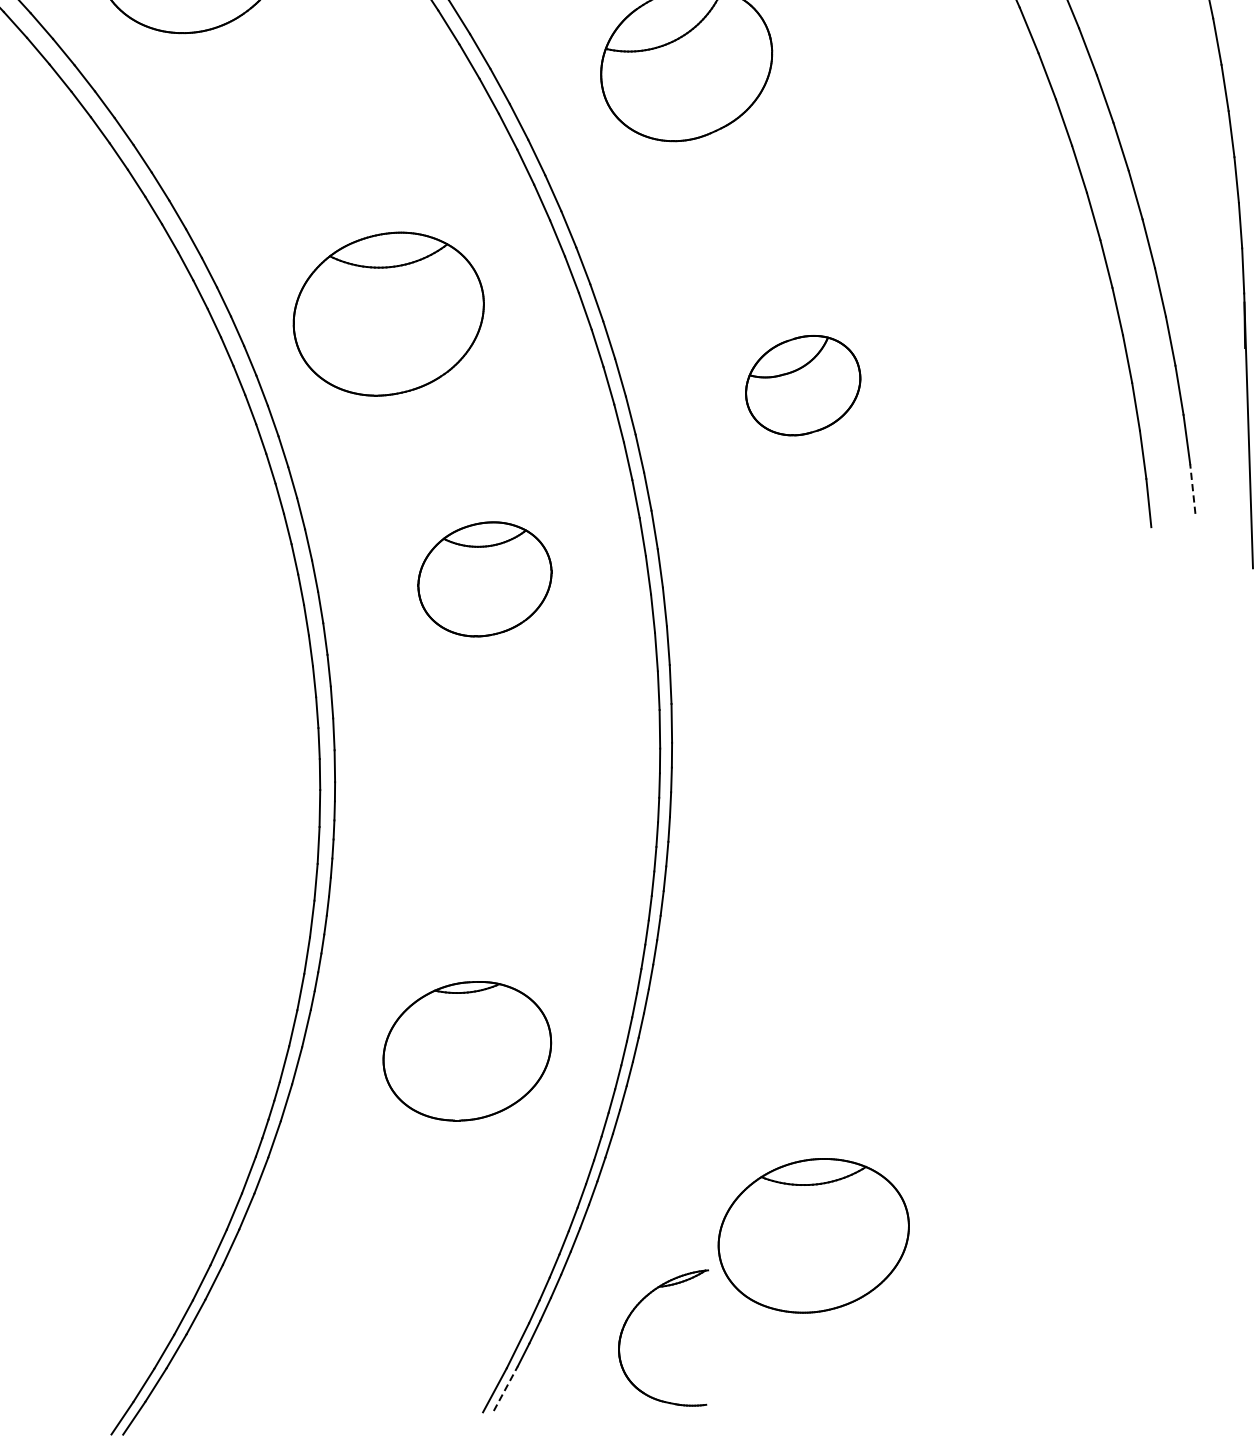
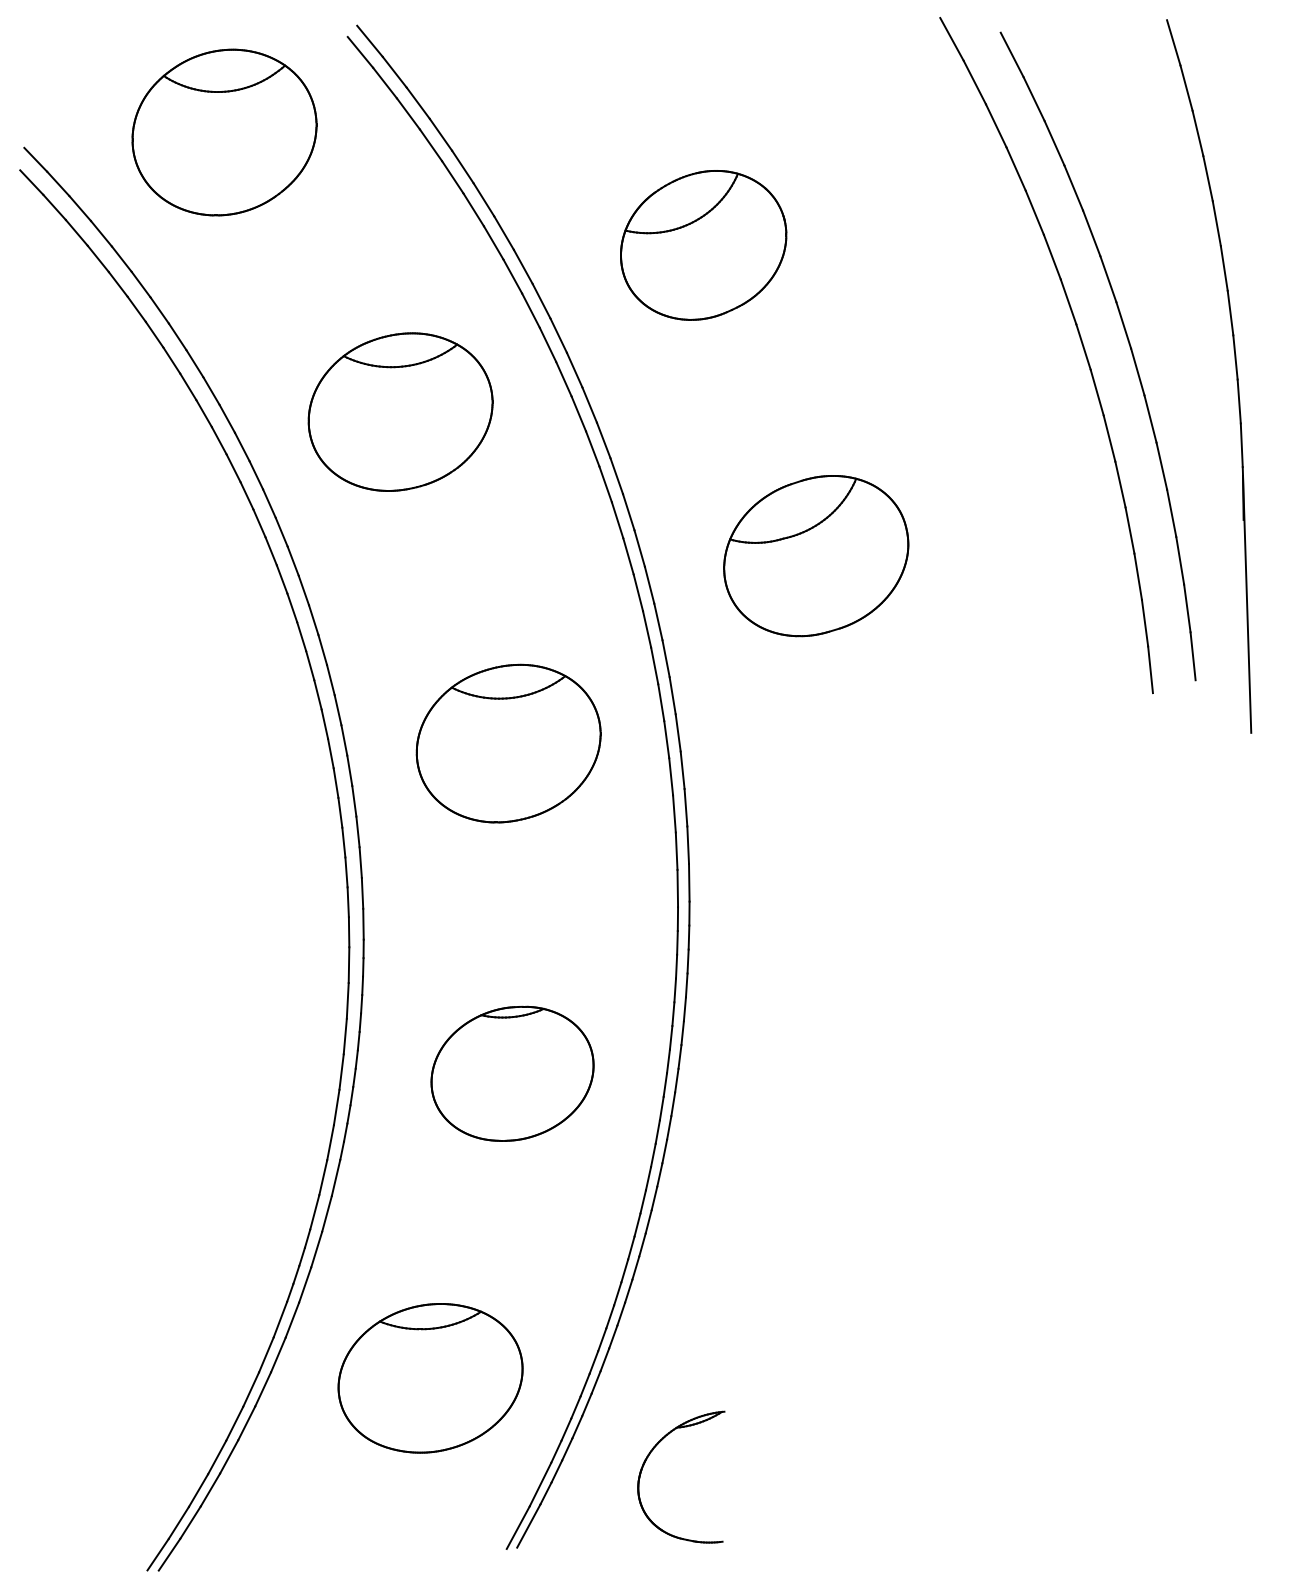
part: (388, 313) -> (400, 411), moved
part: (803, 385) -> (816, 556), size x1.67
line: (1193, 488) -> (1193, 655), dashed -> solid
part: (484, 579) -> (508, 743), size x1.43
part: (467, 1050) -> (512, 1073), moved
part: (813, 1236) -> (430, 1378), moved
line: (505, 1389) -> (528, 1526), dashed -> solid

